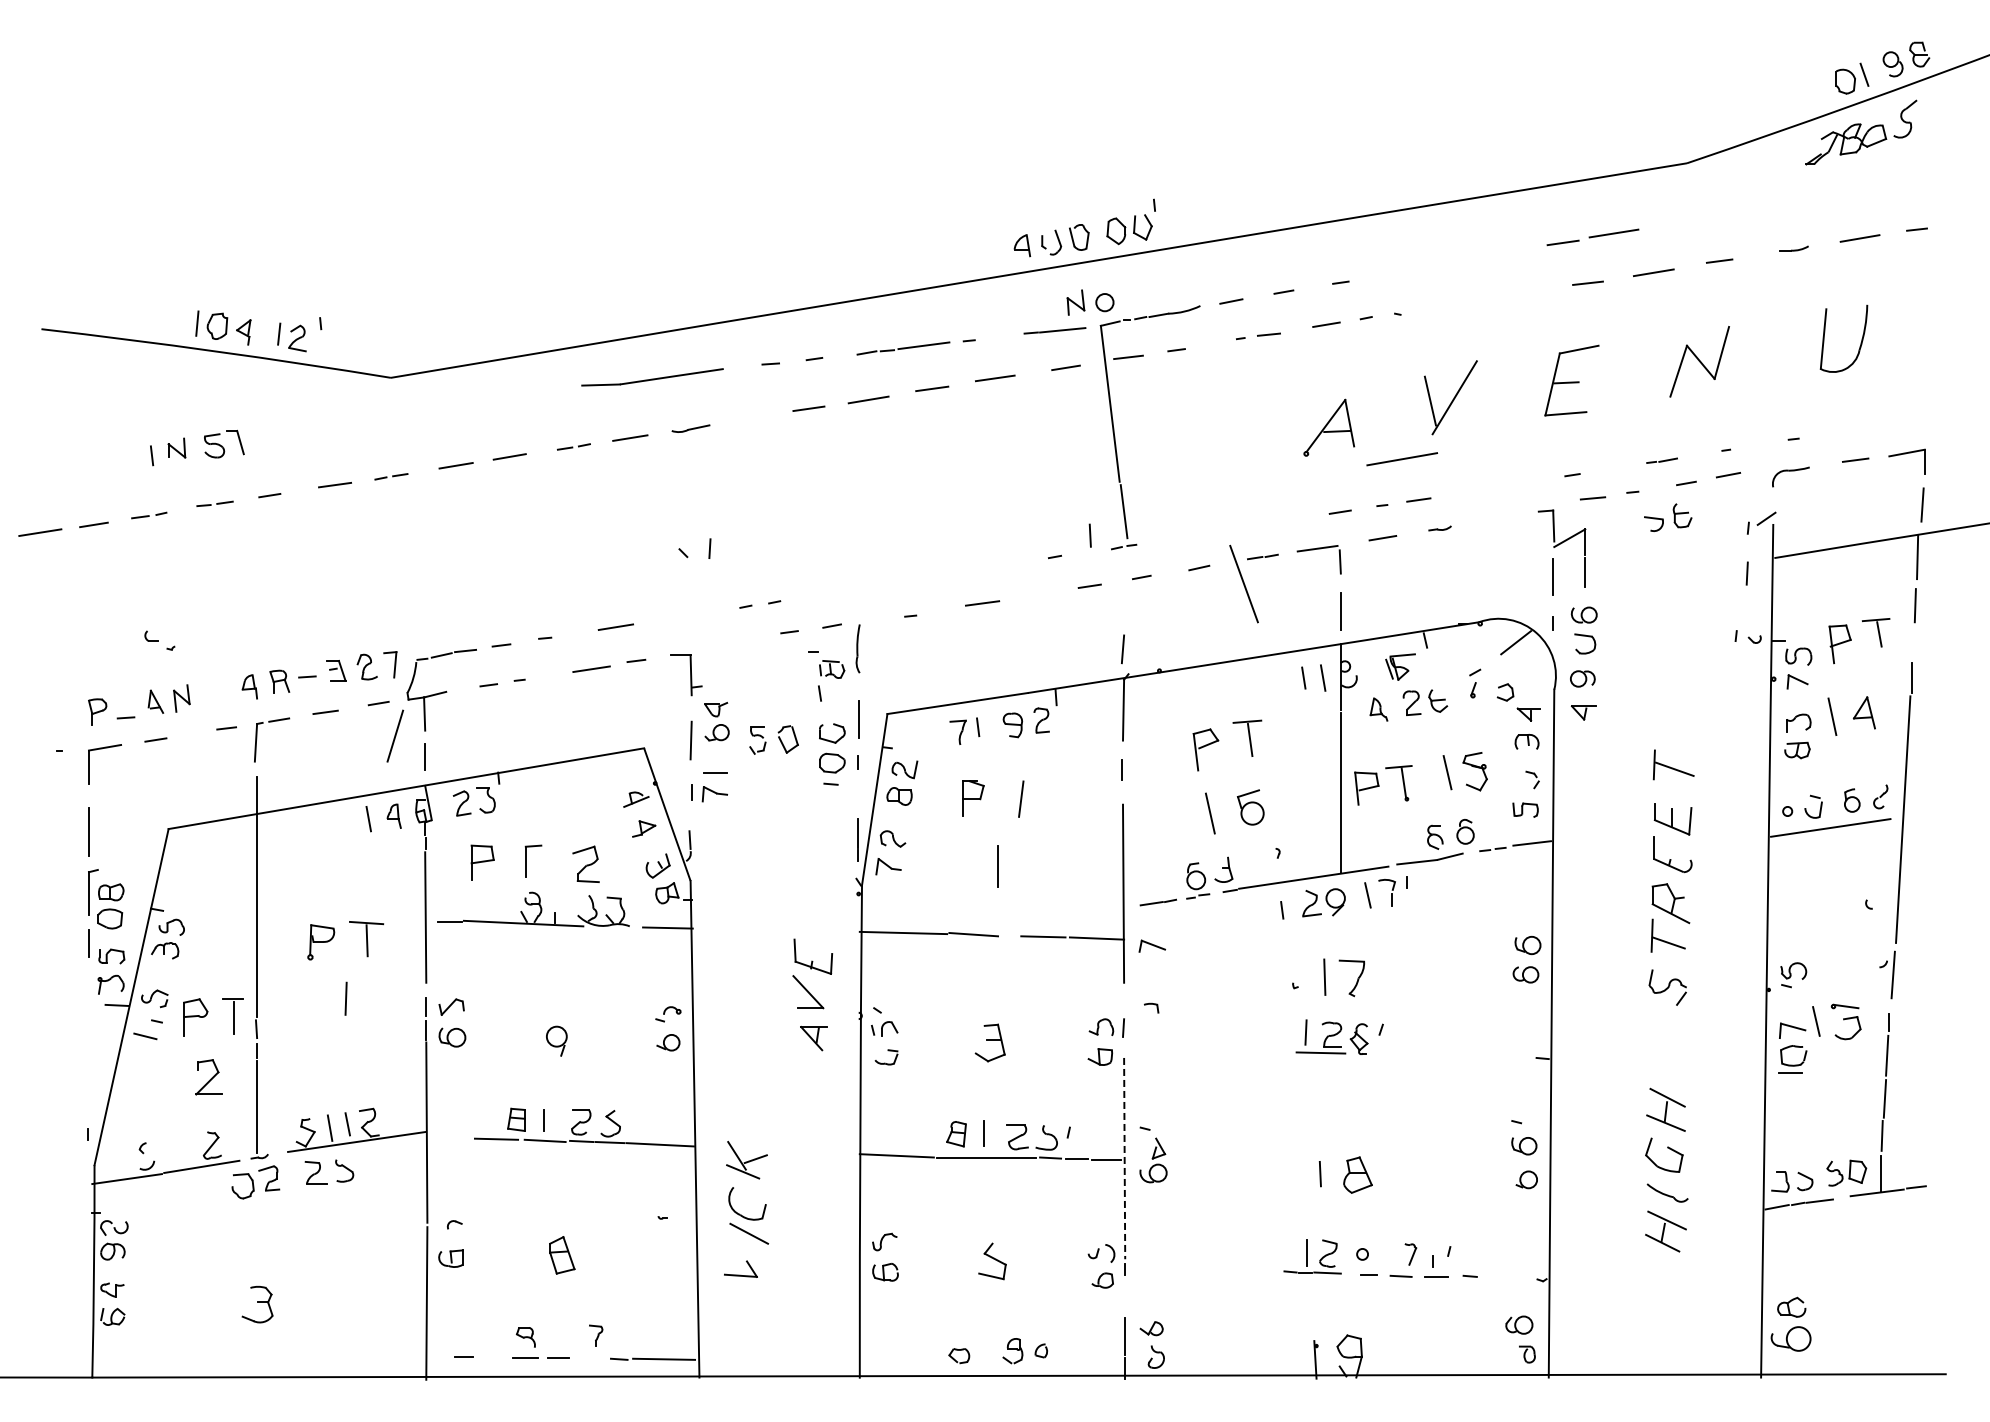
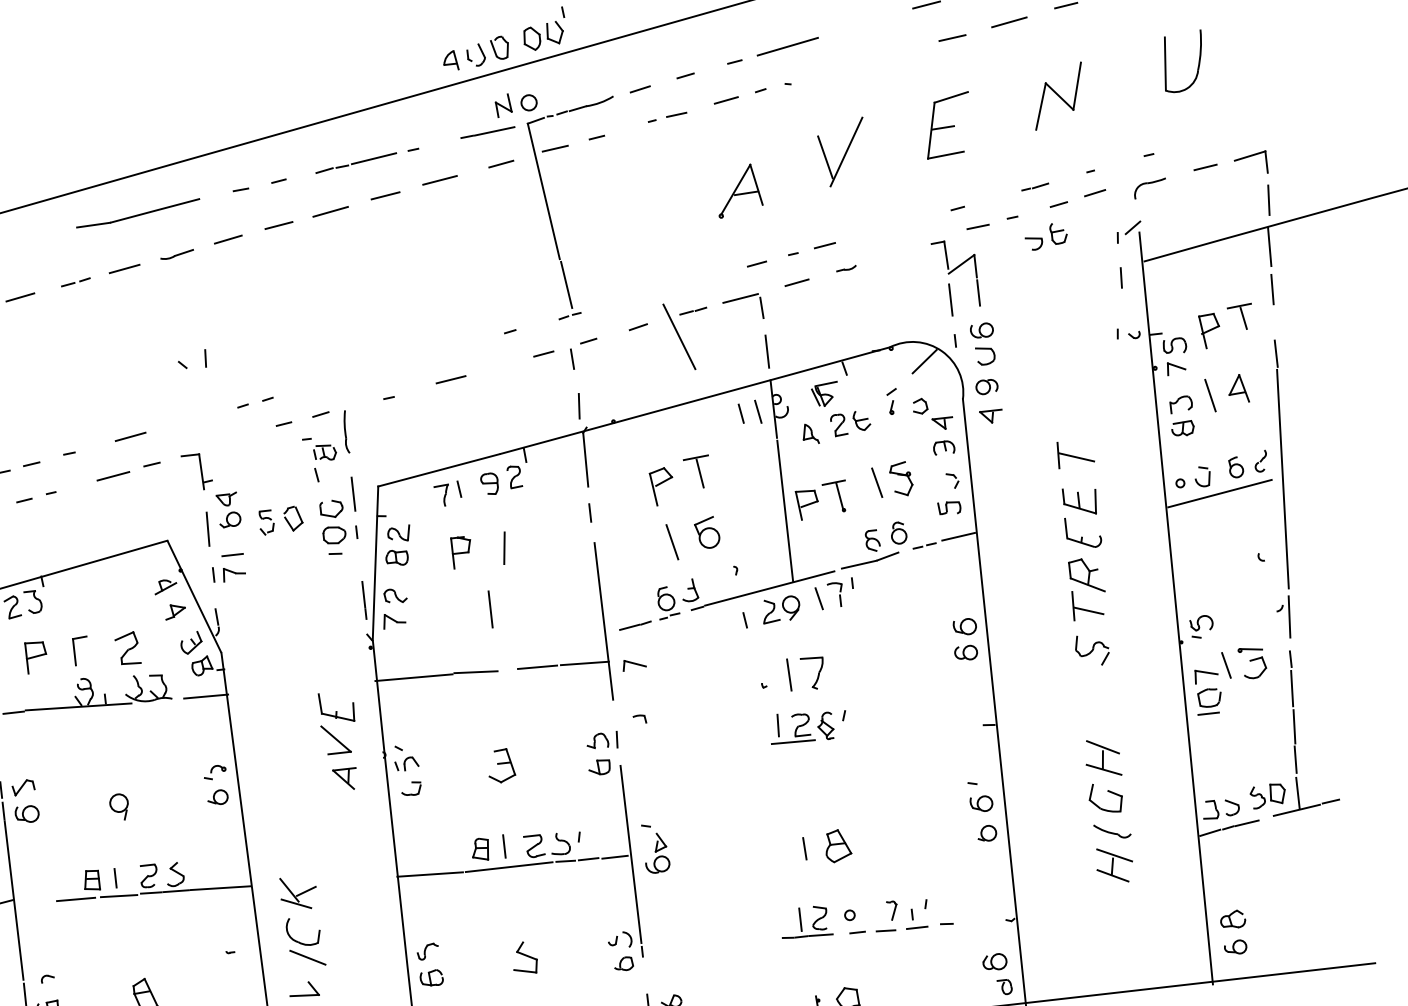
line: (749, 417) -> (227, 239), added
line: (1401, 459) -> (787, 47), moved
line: (1089, 535) -> (571, 359), moved
line: (1124, 1158) -> (630, 854), dashed -> solid
part: (1791, 1338) -> (1235, 946), size x0.62

